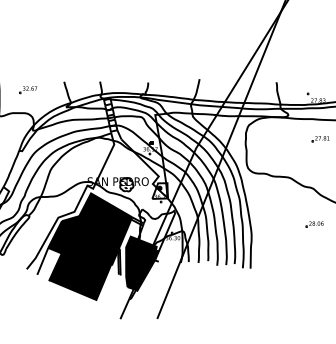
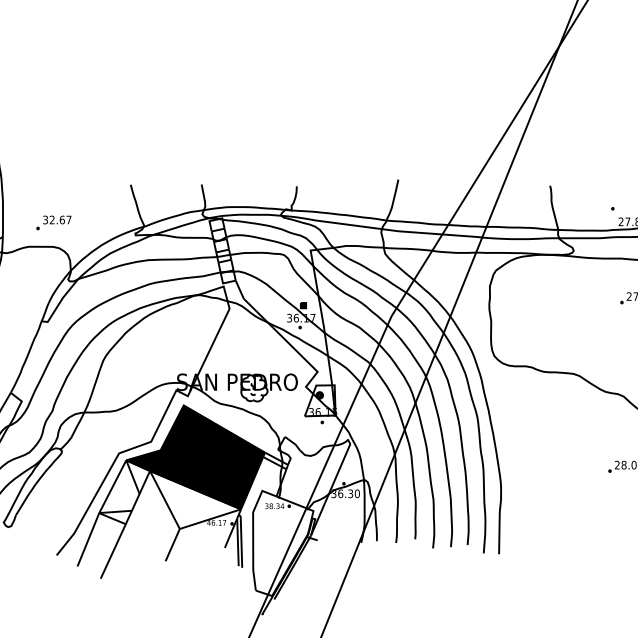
part: (28, 90) -> (54, 223), moved
fill: (84, 261) -> (170, 540), removed
fill: (141, 262) -> (283, 541), removed

